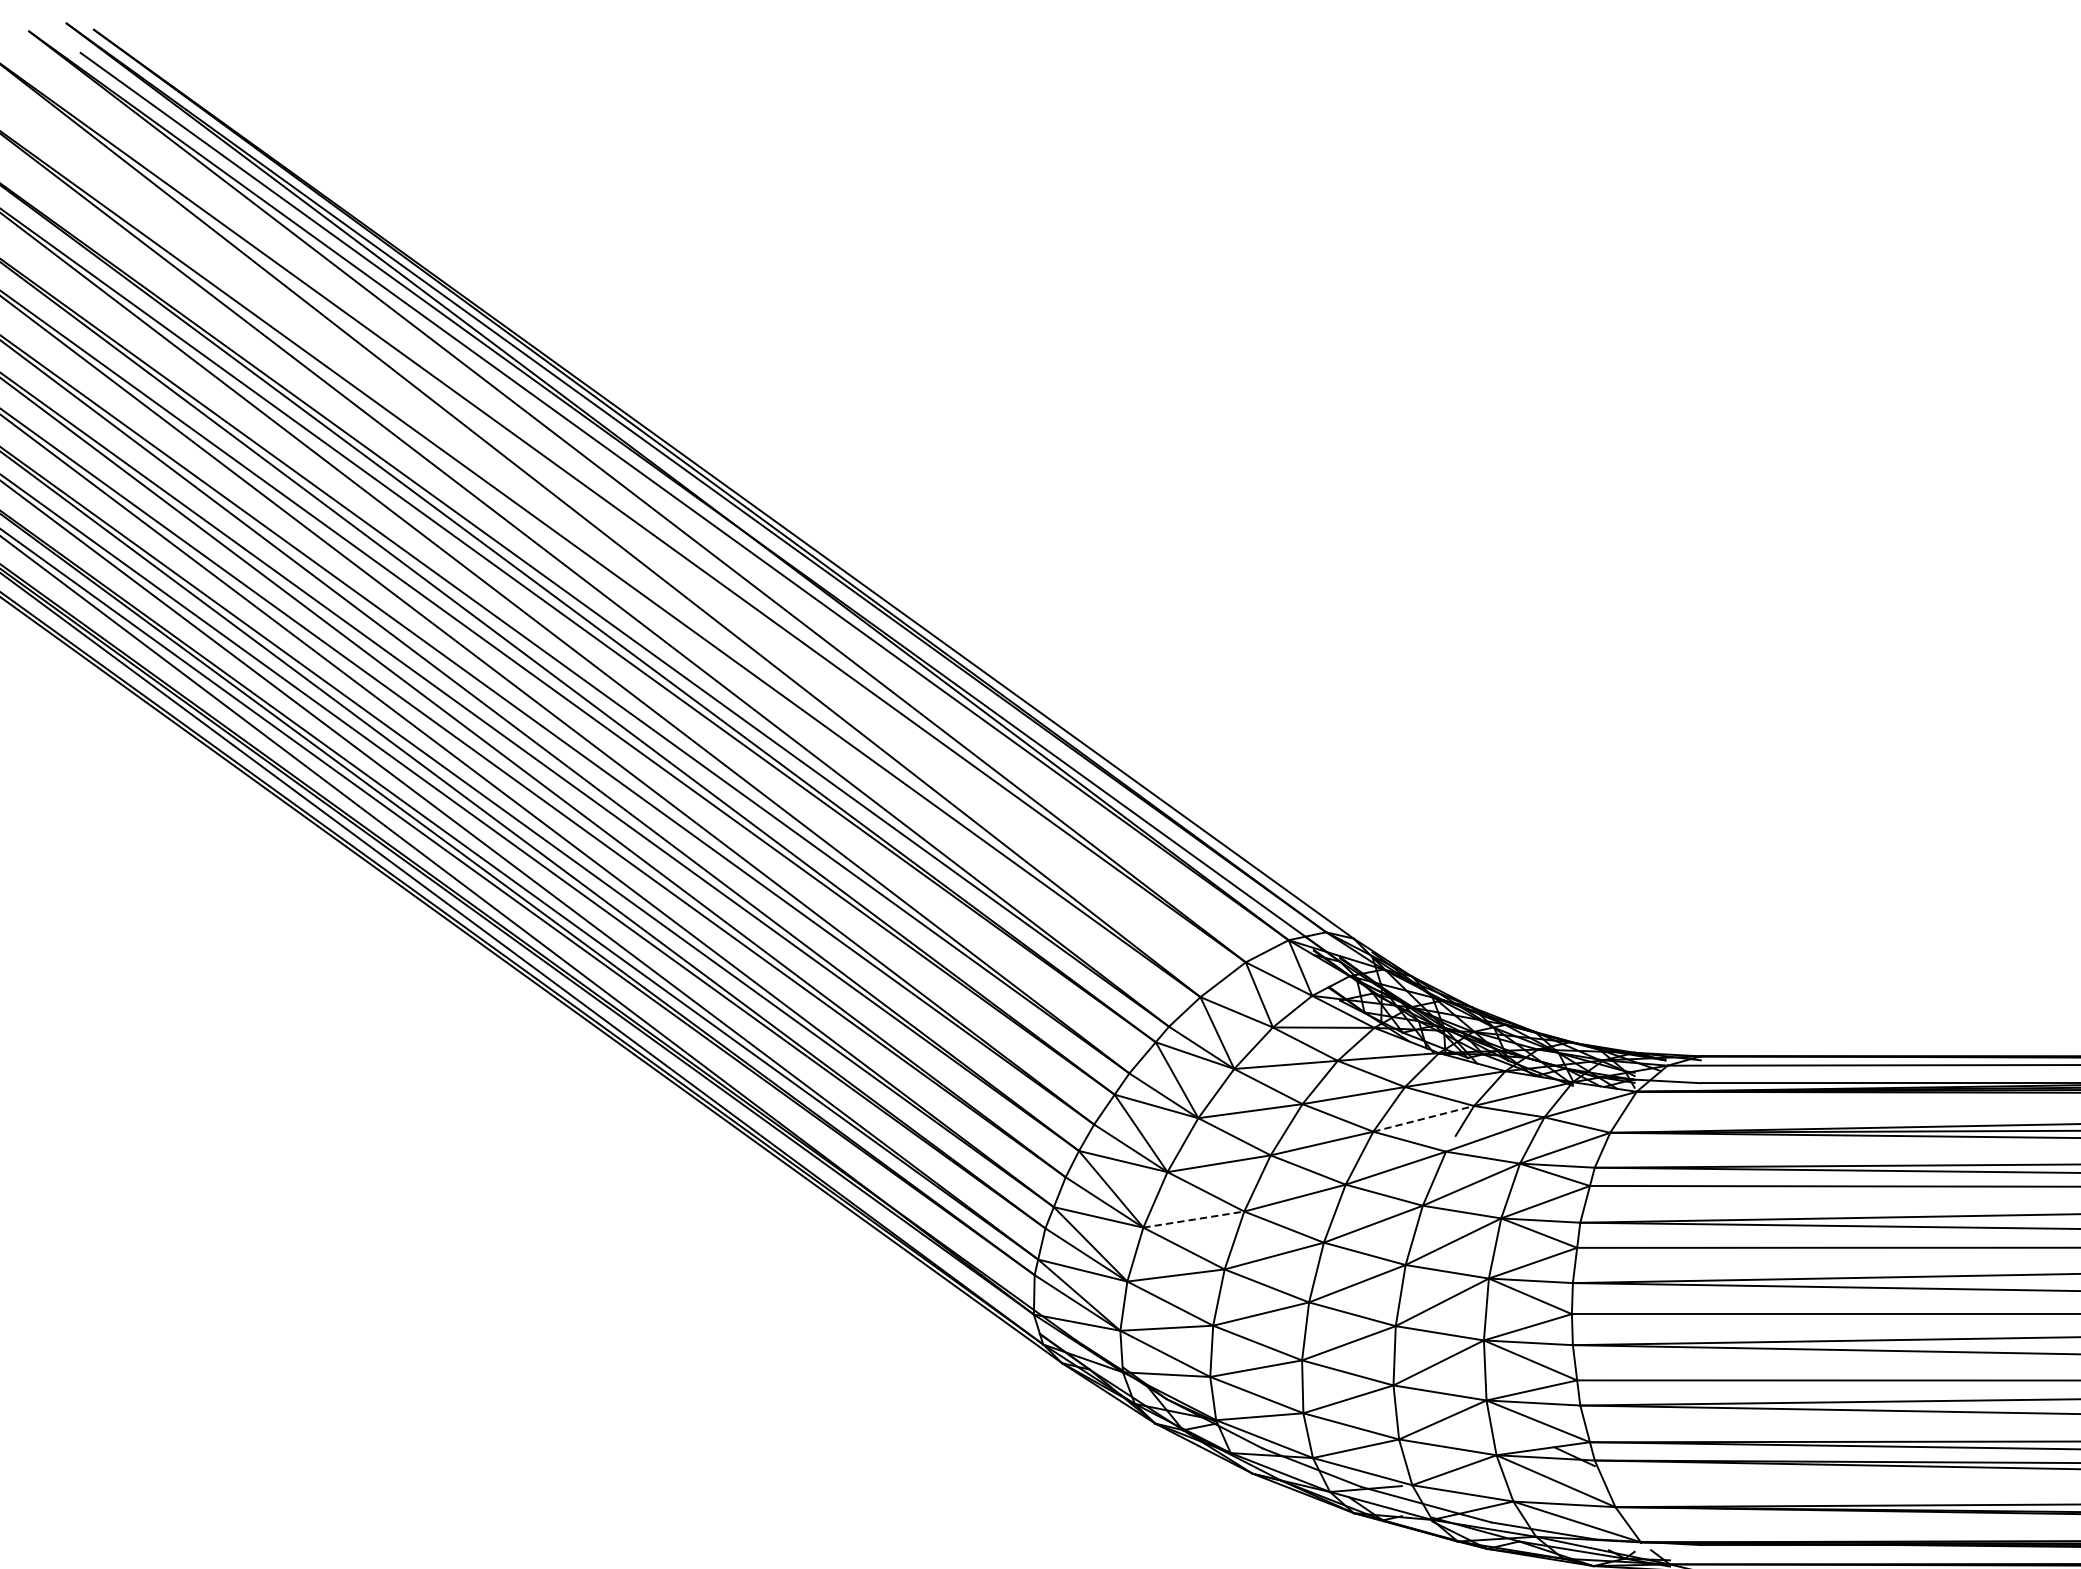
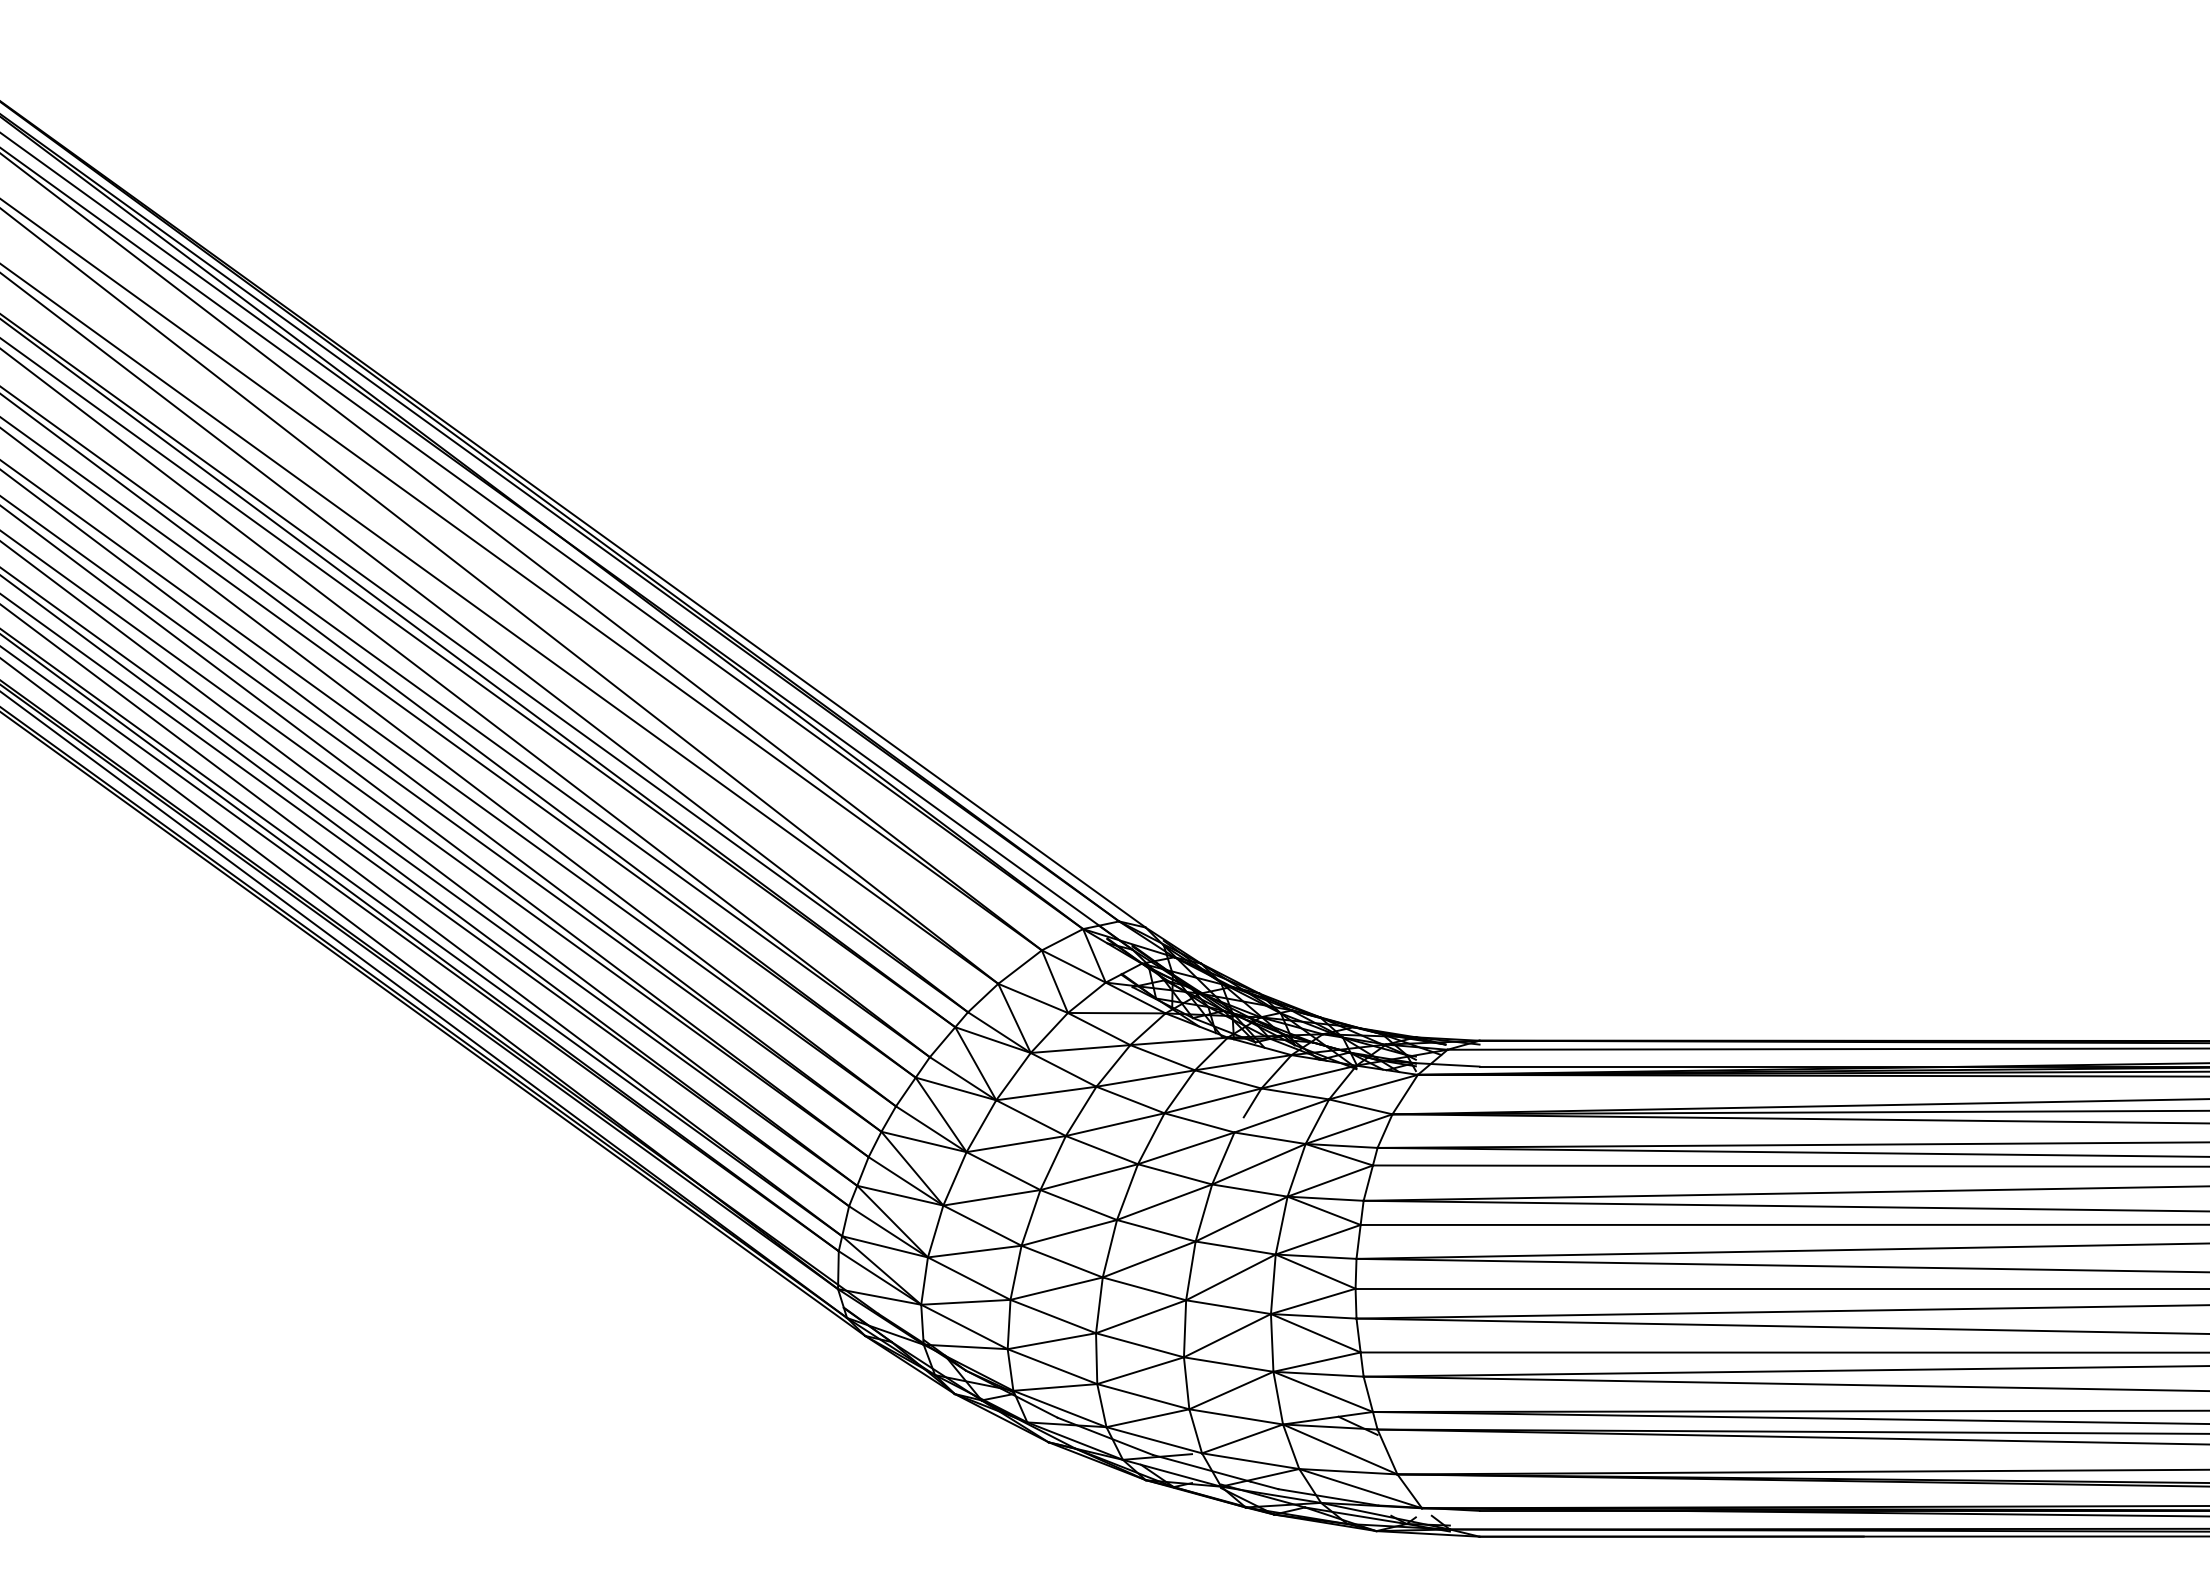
line: (1424, 1118) -> (1213, 1100), dashed -> solid
line: (1194, 1219) -> (992, 1197), dashed -> solid

